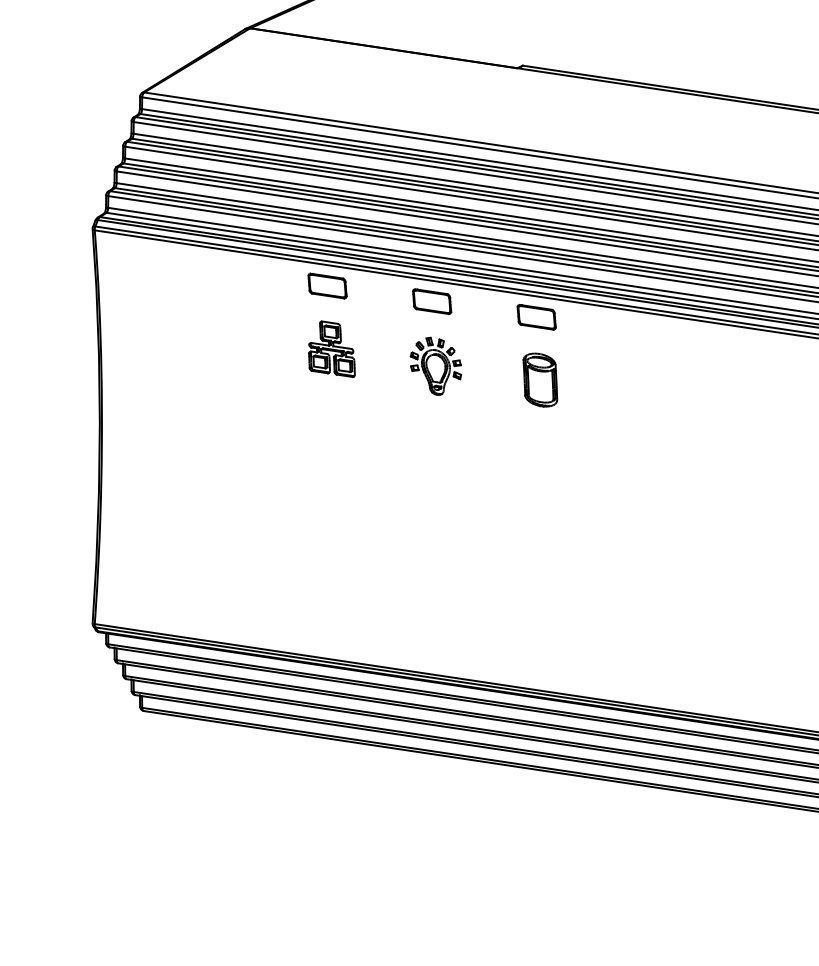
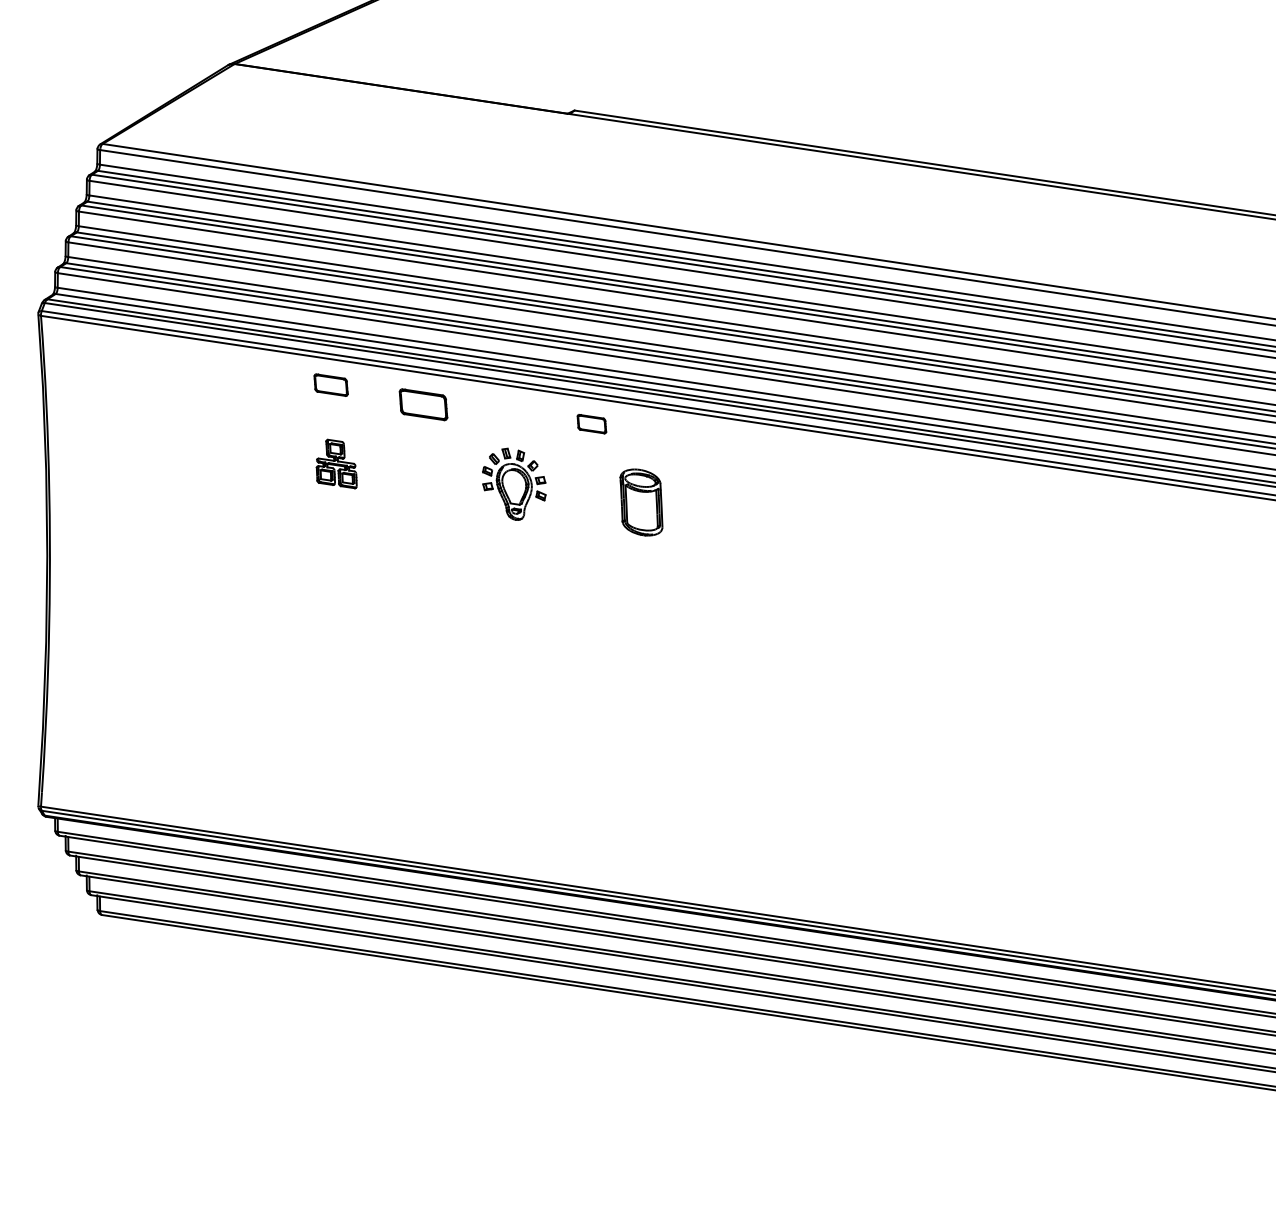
part: (327, 285) -> (330, 384), size x0.7
part: (432, 301) -> (423, 404), moved
part: (536, 316) -> (591, 423), size x0.6
part: (331, 348) -> (336, 463), size x0.7
part: (436, 365) -> (514, 483), moved
part: (540, 380) -> (641, 502), moved

